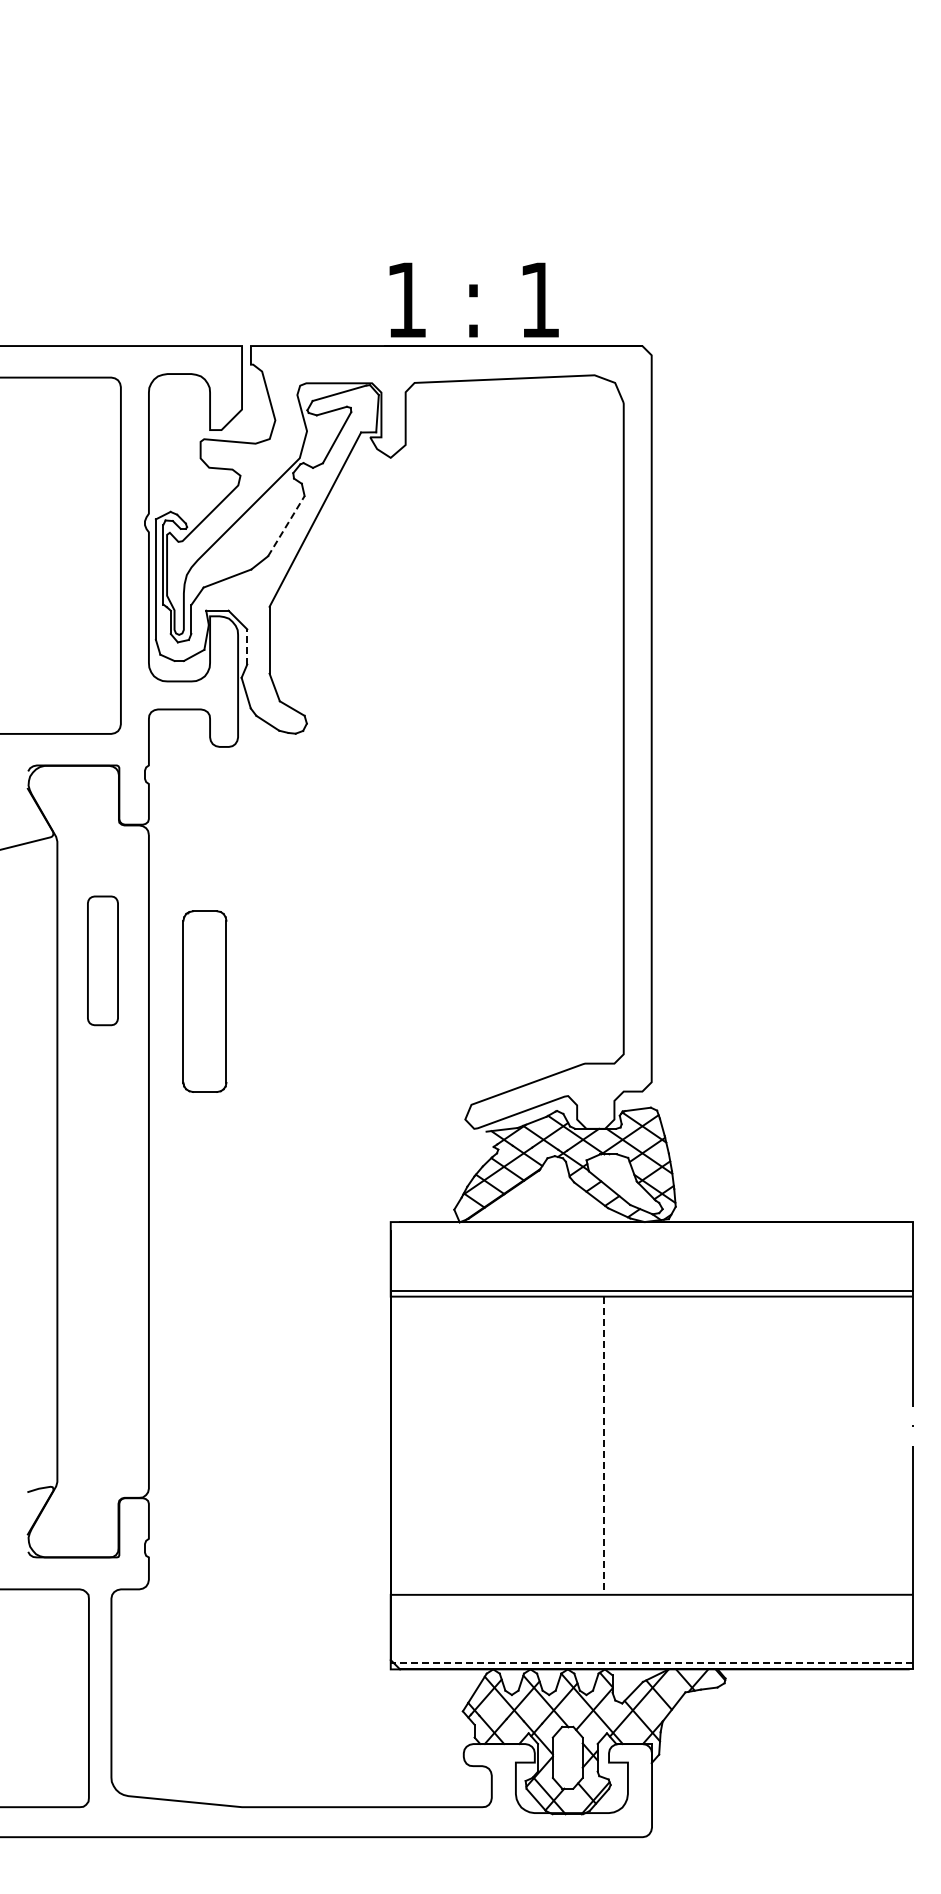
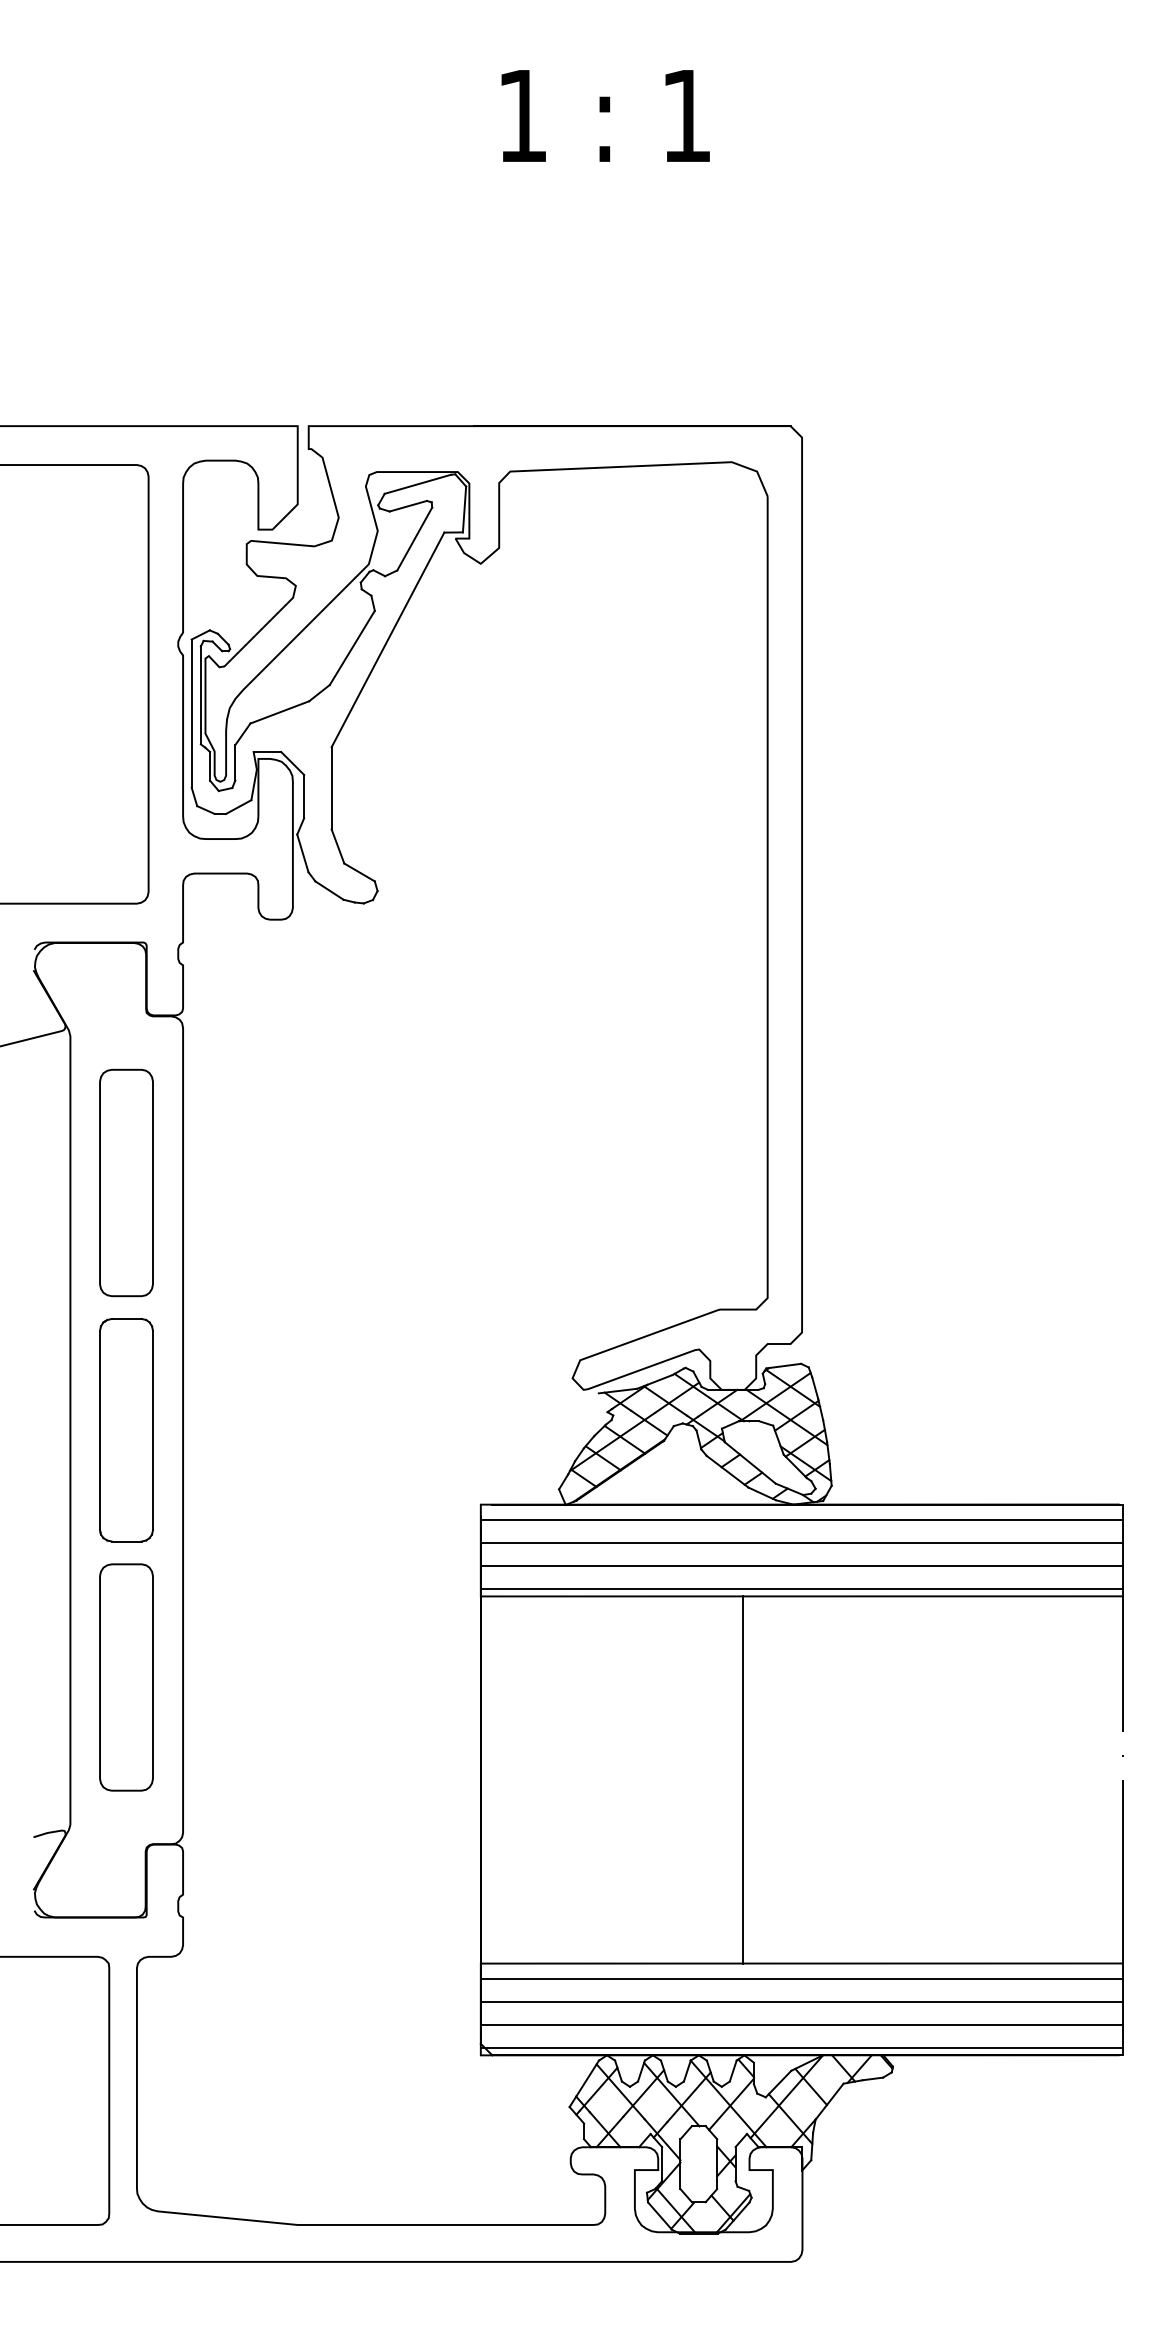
text: (473, 299) -> (604, 115), moved
line: (286, 525) -> (352, 647), dashed -> solid
line: (247, 646) -> (304, 796), dashed -> solid
part: (102, 960) -> (125, 1182), size x1.43
part: (204, 1001) -> (125, 1430), moved
line: (651, 1234) -> (801, 1519), added
line: (651, 1253) -> (801, 1543), added
line: (651, 1271) -> (801, 1565), added
part: (102, 1362) -> (125, 1677), added
line: (603, 1446) -> (742, 1780), dashed -> solid
line: (651, 1607) -> (801, 1979), added
line: (651, 1626) -> (801, 2002), added
line: (651, 1644) -> (801, 2024), added
line: (651, 1663) -> (801, 2048), dashed -> solid

